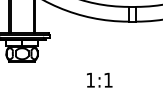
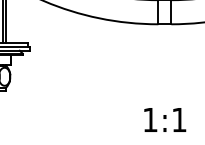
text: (99, 79) -> (164, 118), moved

